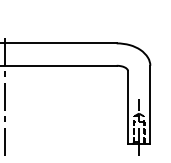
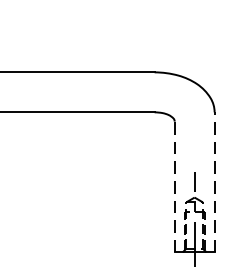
line: (150, 104) -> (214, 181), solid -> dashed
line: (127, 107) -> (173, 186), solid -> dashed

